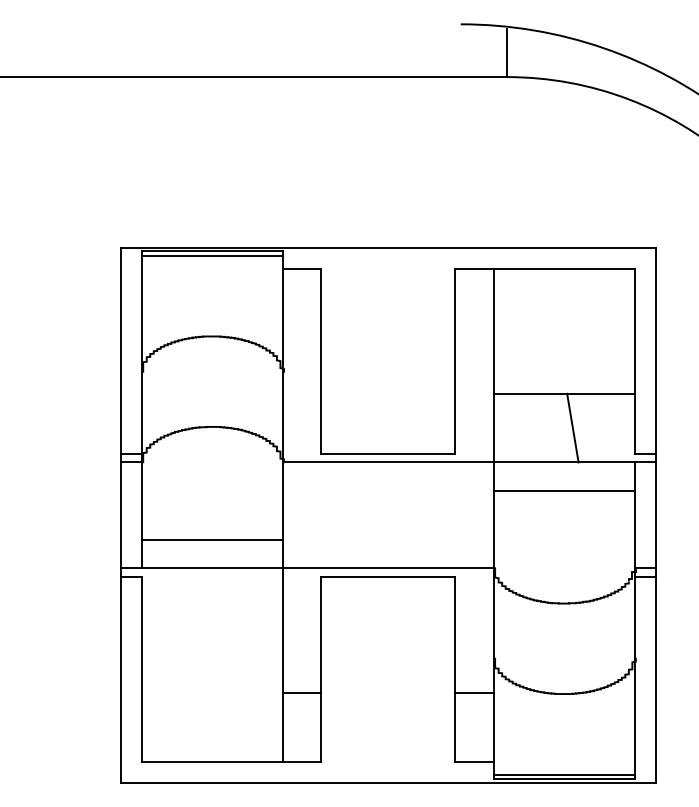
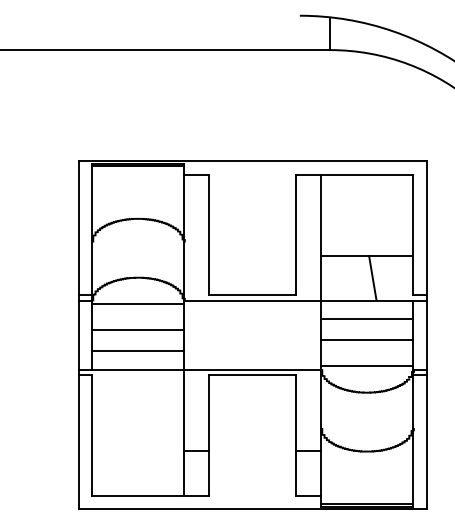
line: (212, 468) -> (138, 304), added
line: (212, 507) -> (138, 330), added
line: (564, 523) -> (367, 340), added
line: (564, 563) -> (367, 366), added

